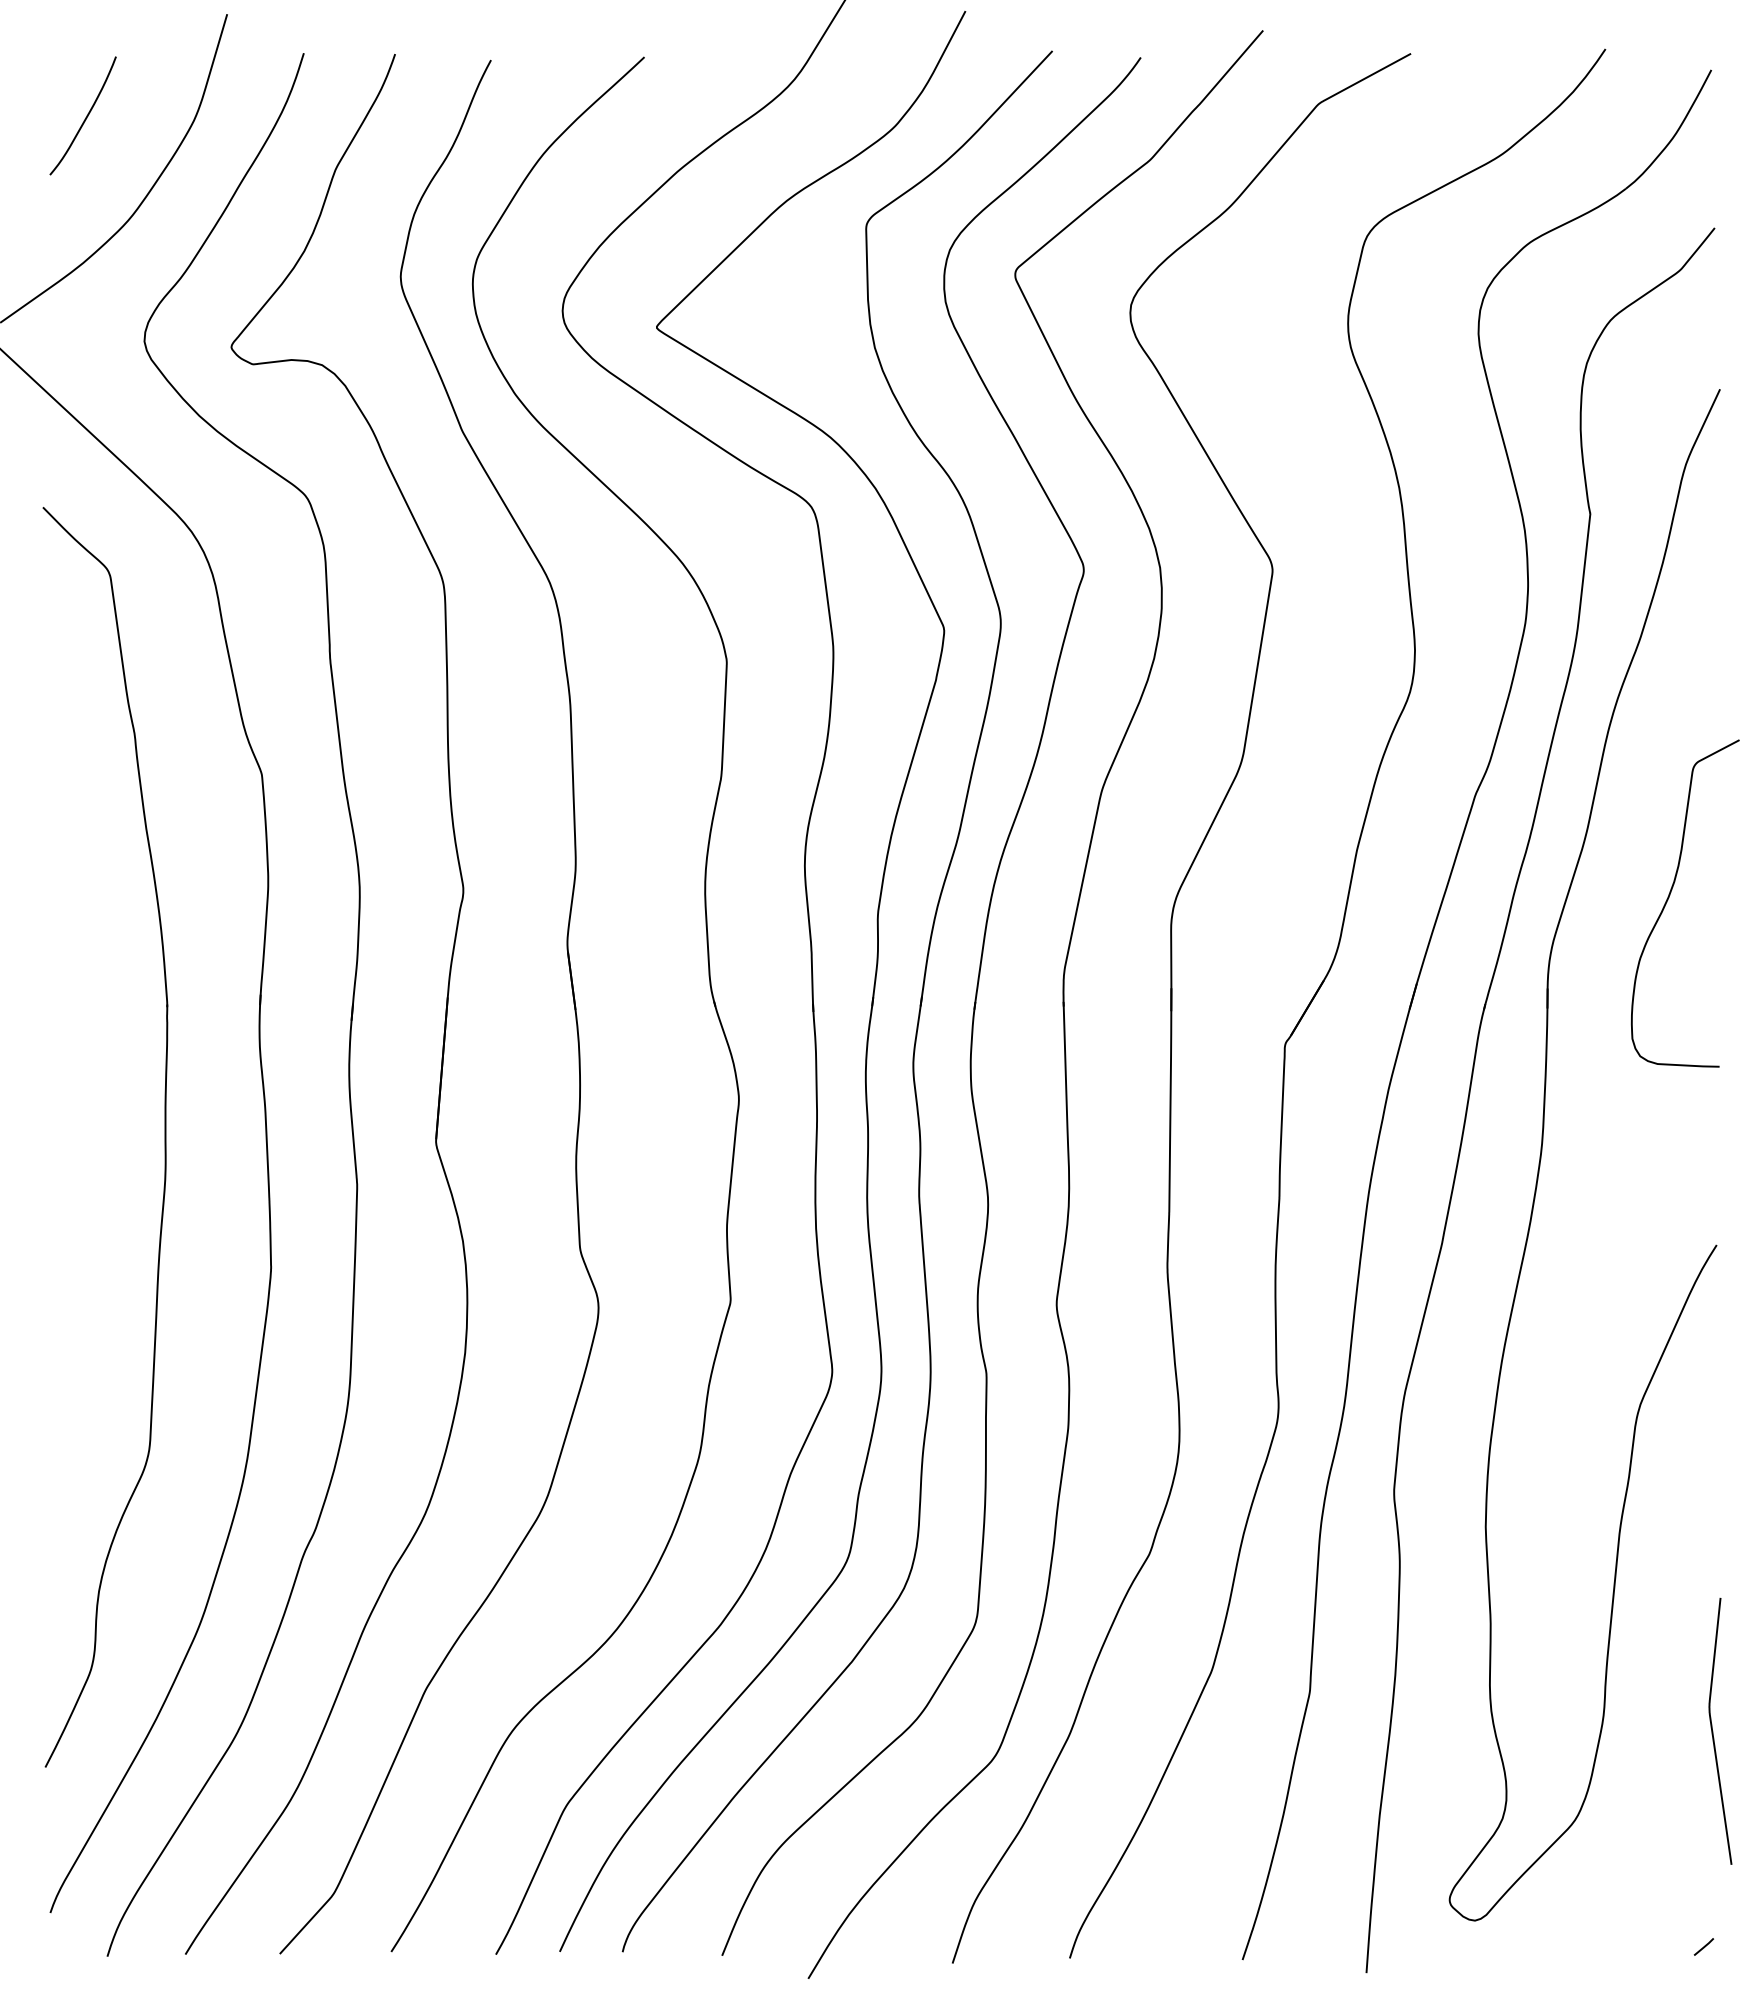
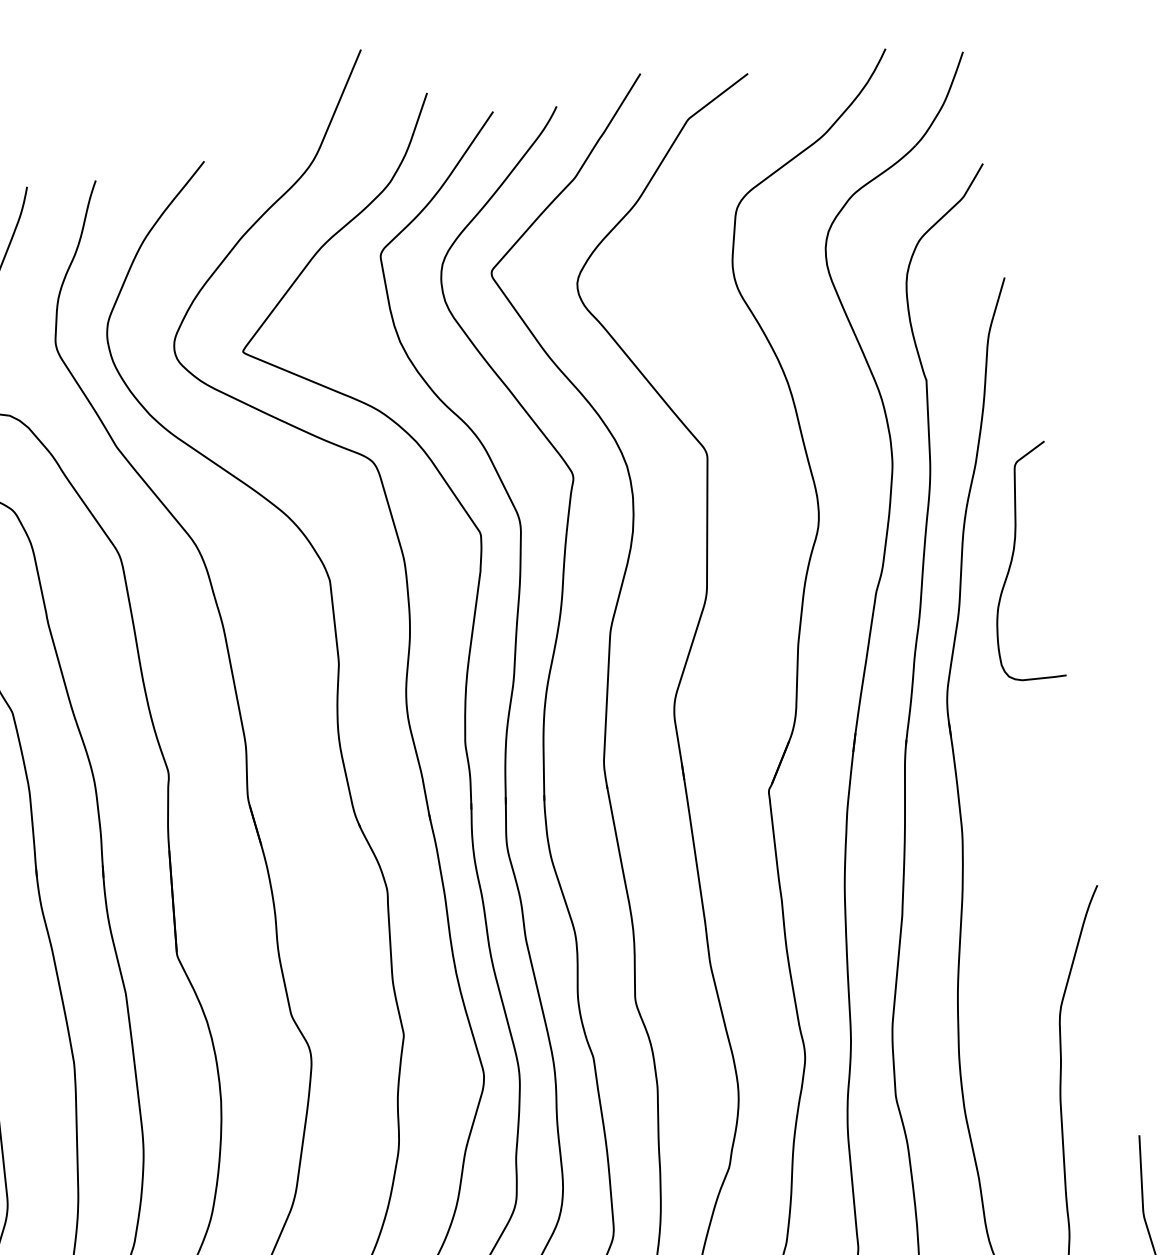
curve: (1670, 895) -> (1012, 559), moved

